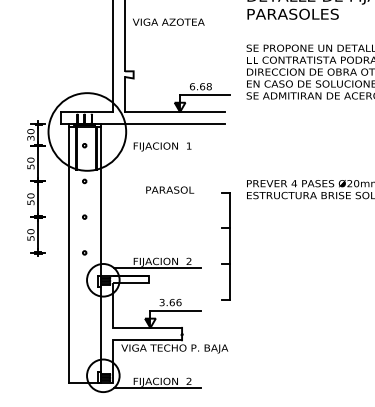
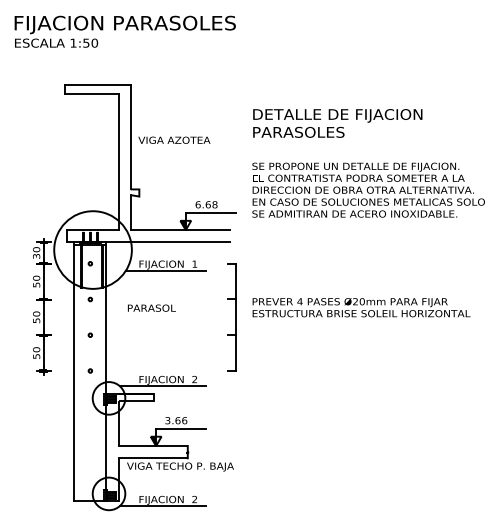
line: (159, 152) -> (165, 270), added
text: (169, 189) -> (151, 307), moved
part: (225, 246) -> (231, 317), moved

